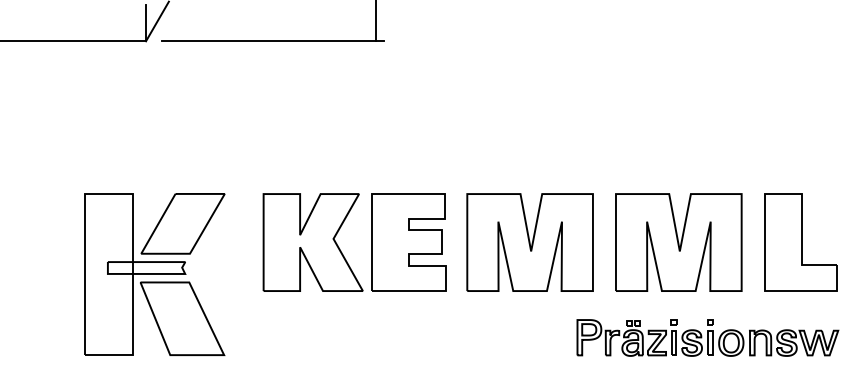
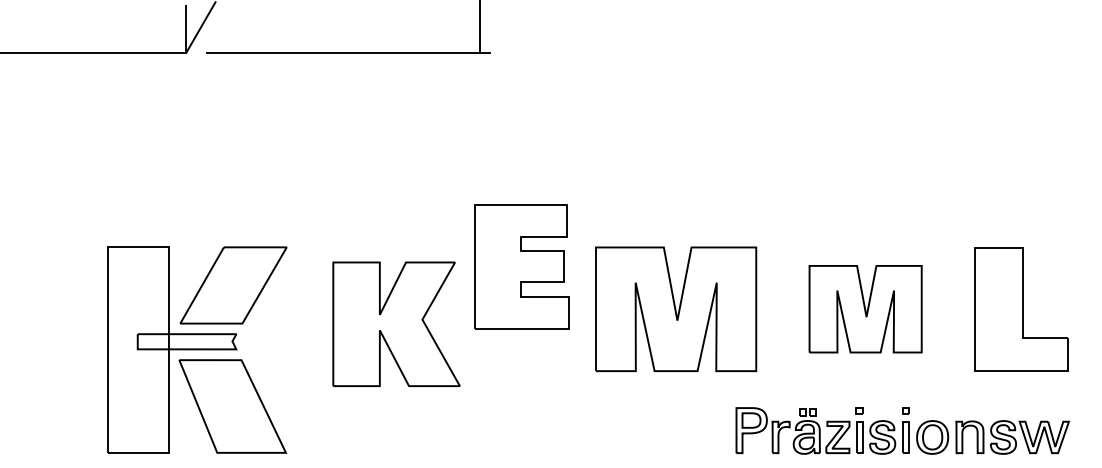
part: (313, 241) -> (396, 323), moved
part: (408, 241) -> (521, 266), moved
part: (678, 241) -> (865, 308), size x0.7

